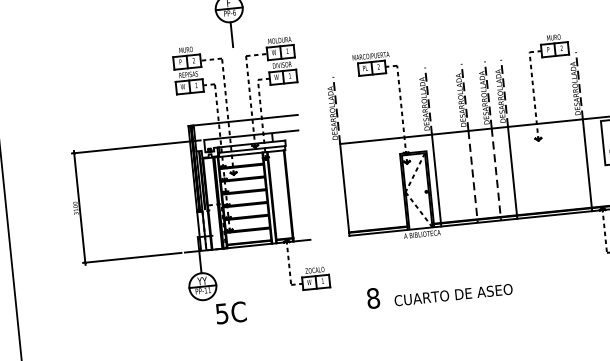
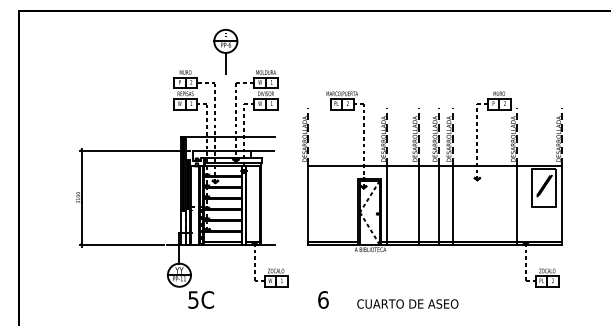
line: (496, 174) -> (438, 205), dashed -> solid
line: (472, 177) -> (418, 205), dashed -> solid
text: (453, 294) -> (407, 303), moved
text: (373, 297) -> (323, 299), 8 -> 6

